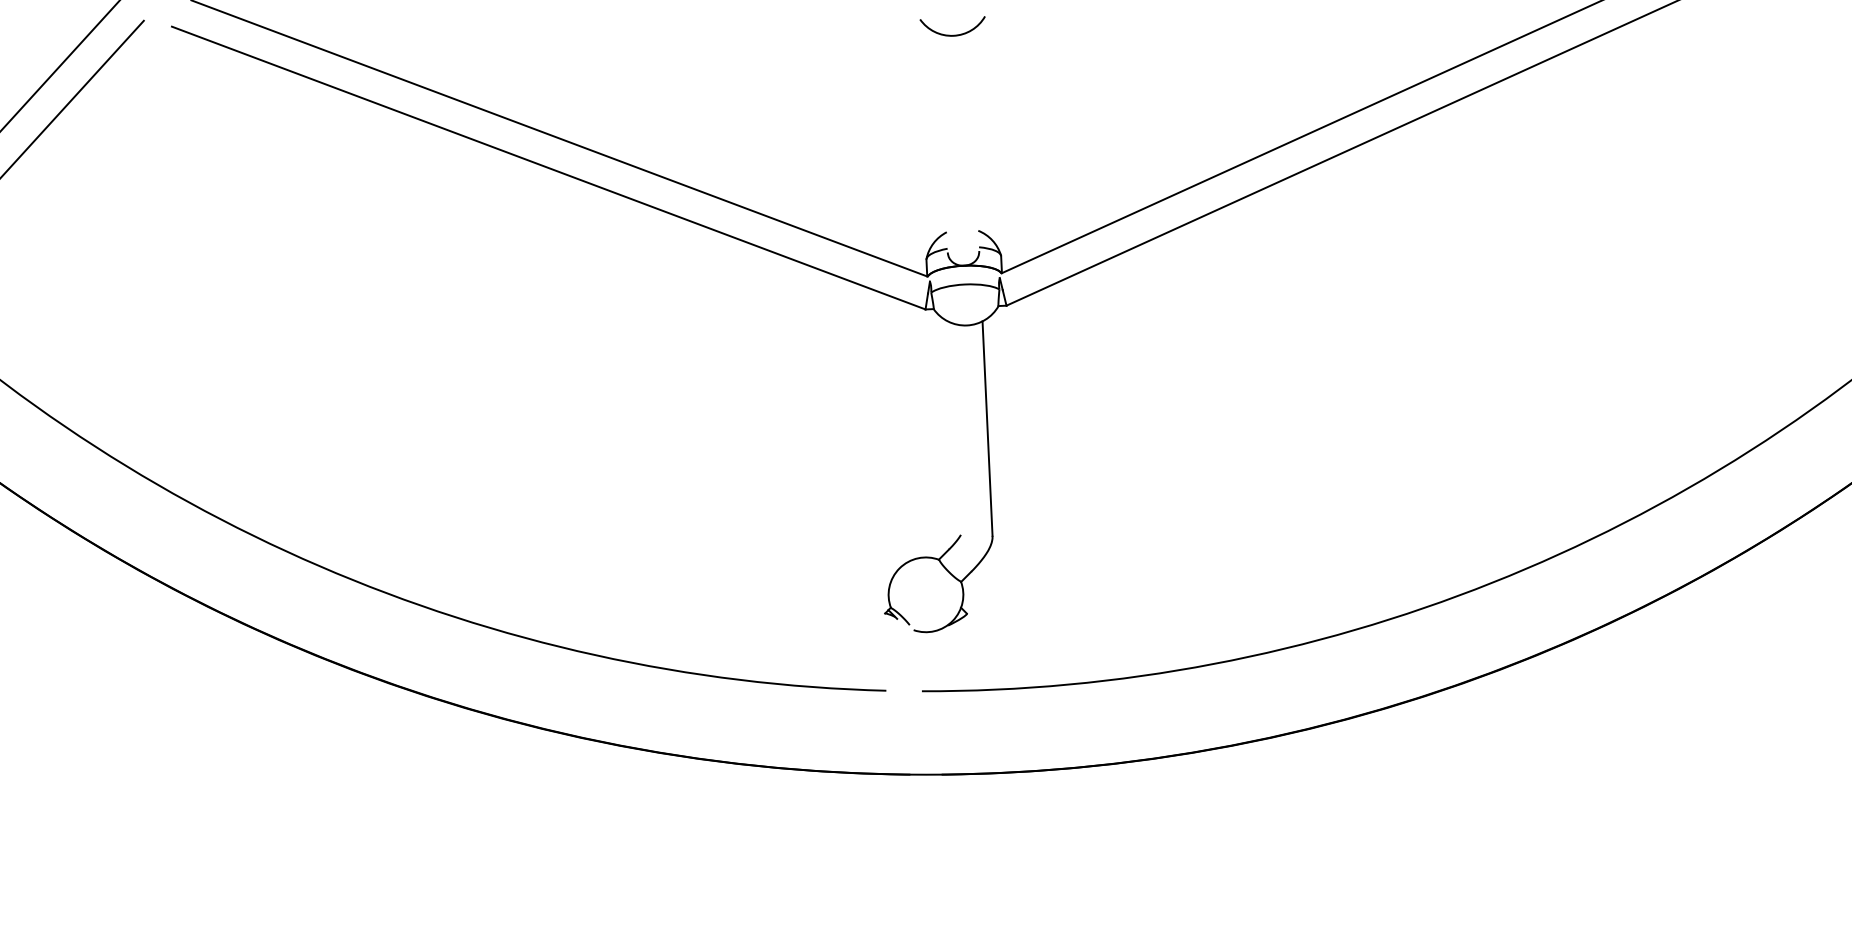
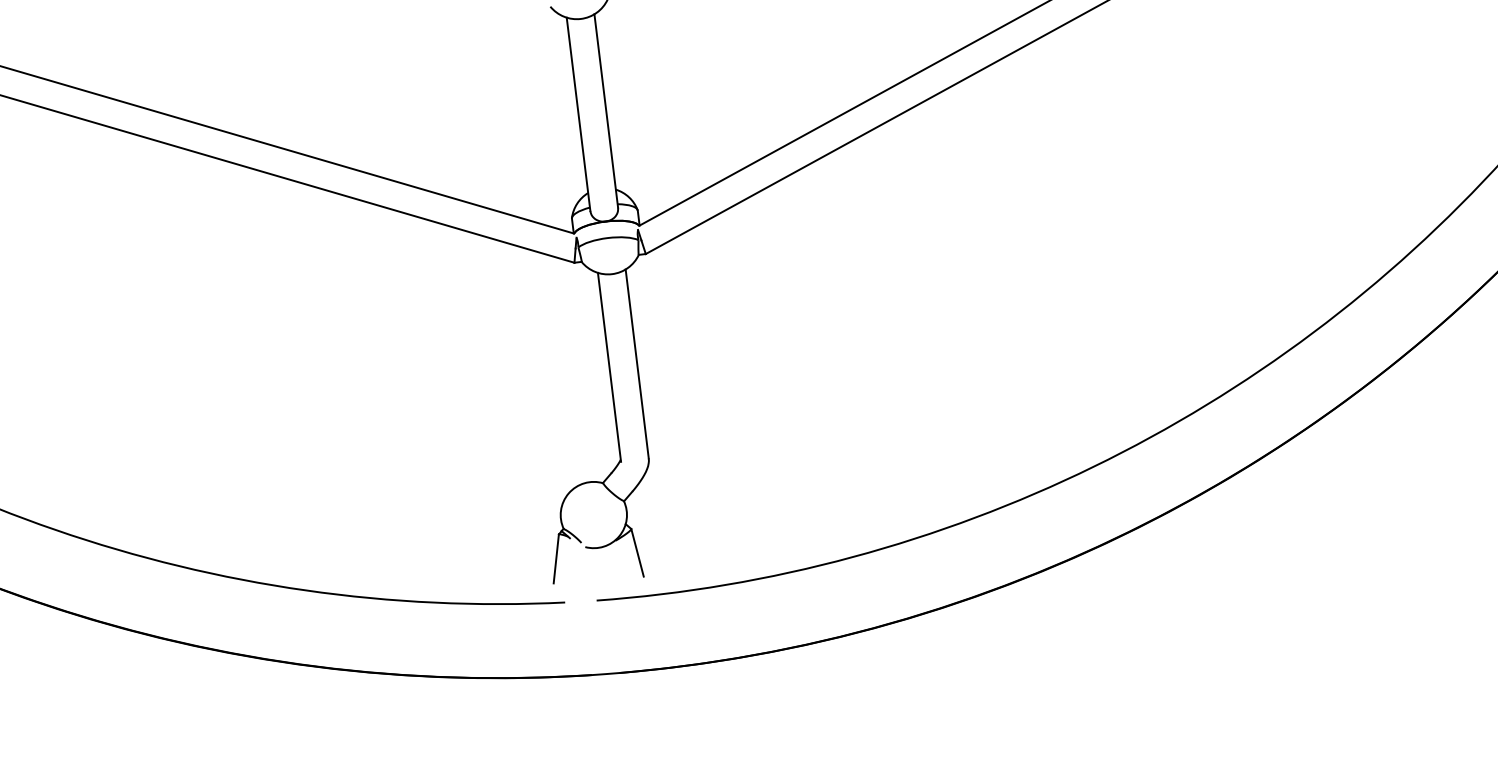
line: (974, 141) -> (606, 110), added
line: (942, 142) -> (578, 114), added
line: (956, 429) -> (609, 366), added
line: (880, 640) -> (556, 558), added
line: (971, 640) -> (637, 552), added

